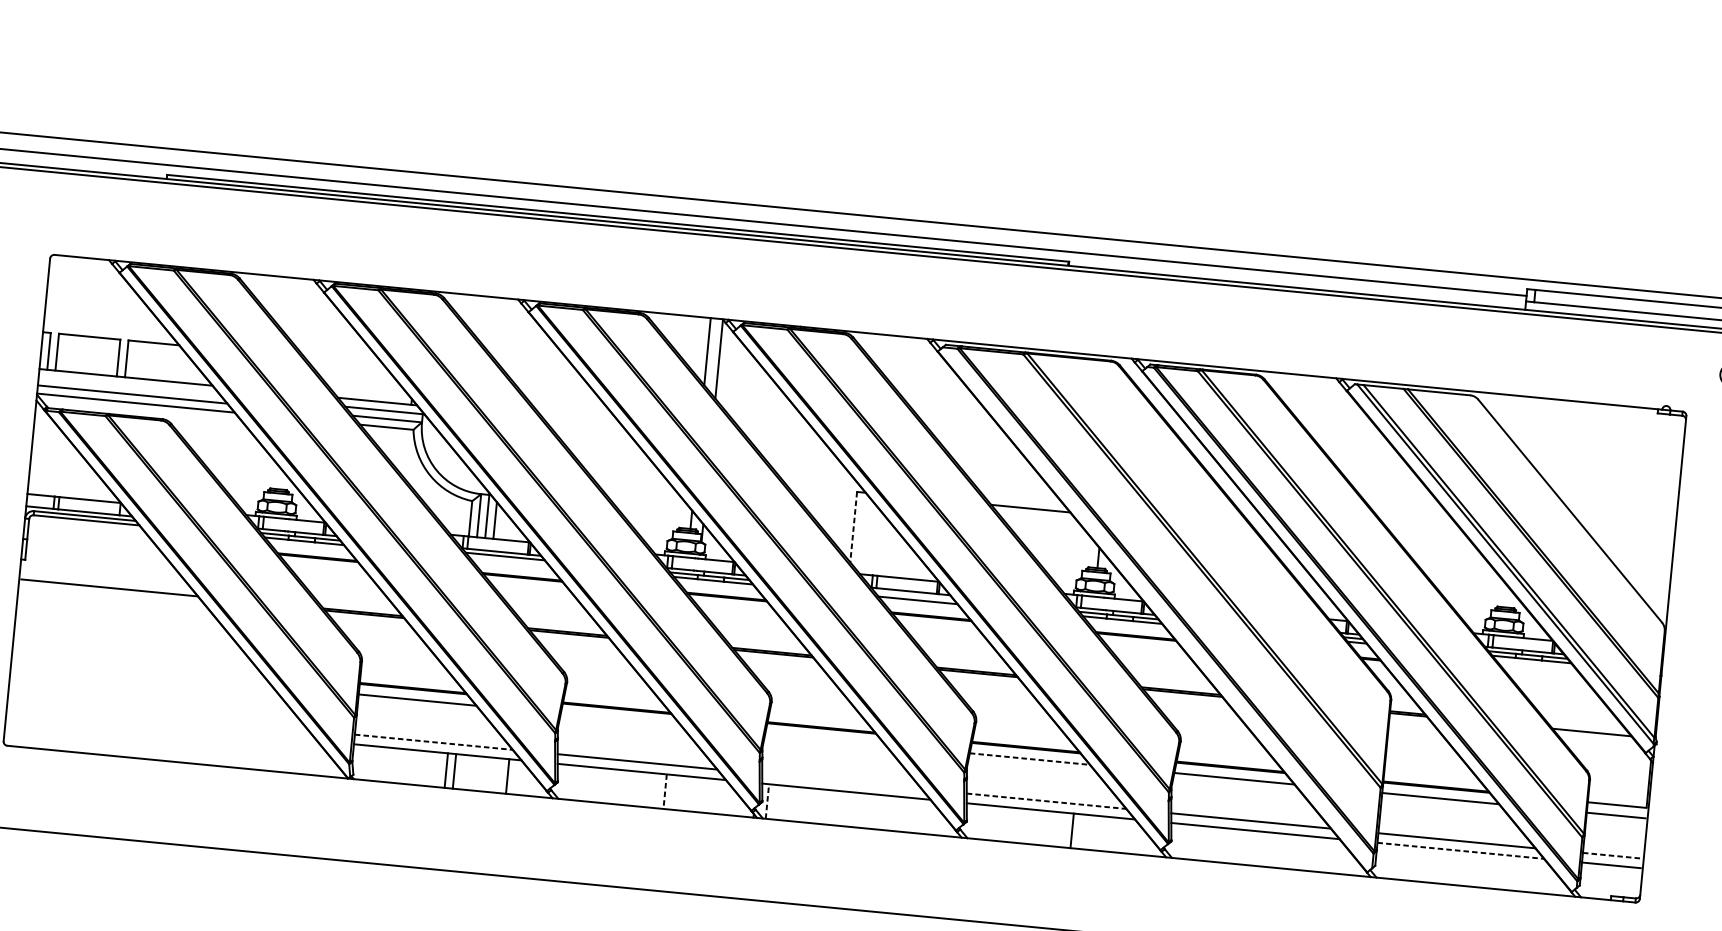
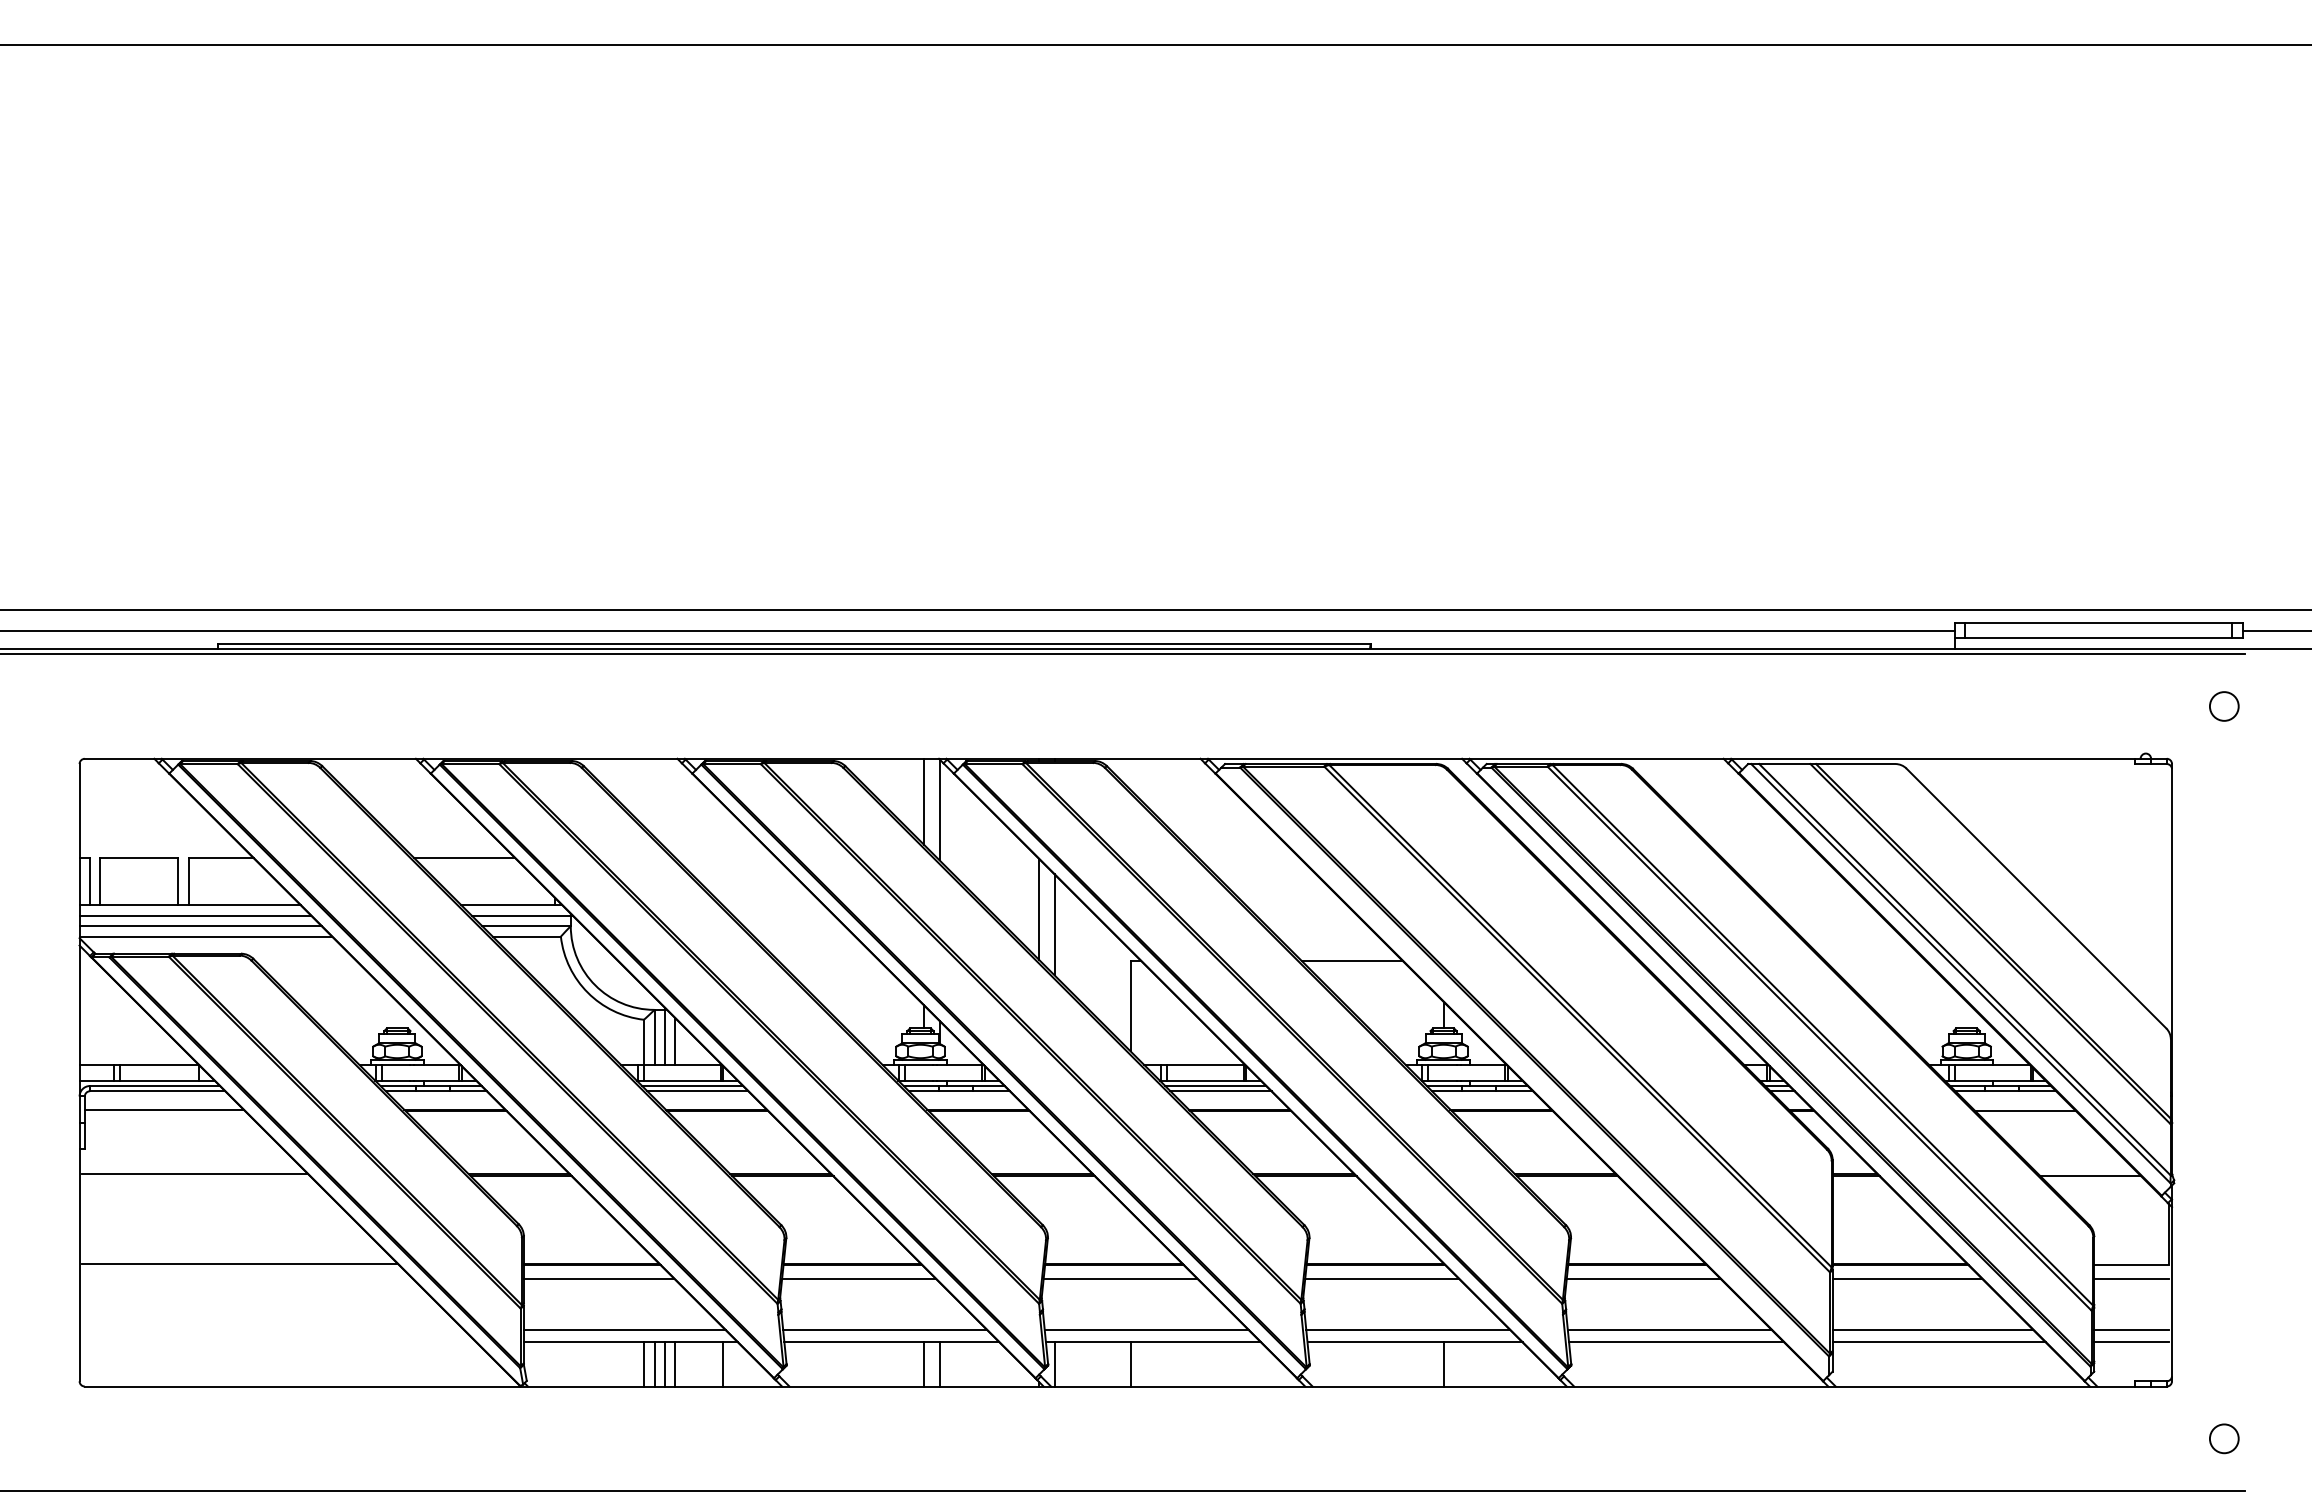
line: (344, 361) -> (464, 858), added
line: (129, 385) -> (195, 915), added
line: (789, 443) -> (1038, 908), added
line: (800, 457) -> (1054, 924), added
line: (853, 527) -> (1130, 1006), dashed -> solid
line: (89, 535) -> (163, 1109), added
line: (508, 561) -> (697, 1091), added
line: (914, 596) -> (1215, 1086), added
line: (137, 661) -> (239, 1263), added
line: (1545, 676) -> (2025, 1111), added
line: (620, 719) -> (858, 1278), added
line: (825, 739) -> (1120, 1278), added
line: (433, 742) -> (624, 1330), dashed -> solid
line: (1030, 759) -> (1382, 1278), dashed -> solid
line: (462, 772) -> (664, 1364), added
line: (470, 773) -> (675, 1364), added
line: (841, 781) -> (1146, 1330), added
line: (664, 791) -> (923, 1364), dashed -> solid
line: (677, 792) -> (939, 1364), added
line: (767, 800) -> (1054, 1363), dashed -> solid
line: (1046, 801) -> (1408, 1330), dashed -> solid
line: (826, 807) -> (1130, 1364), added
line: (1460, 851) -> (1939, 1342), dashed -> solid
line: (1612, 856) -> (2131, 1330), dashed -> solid

